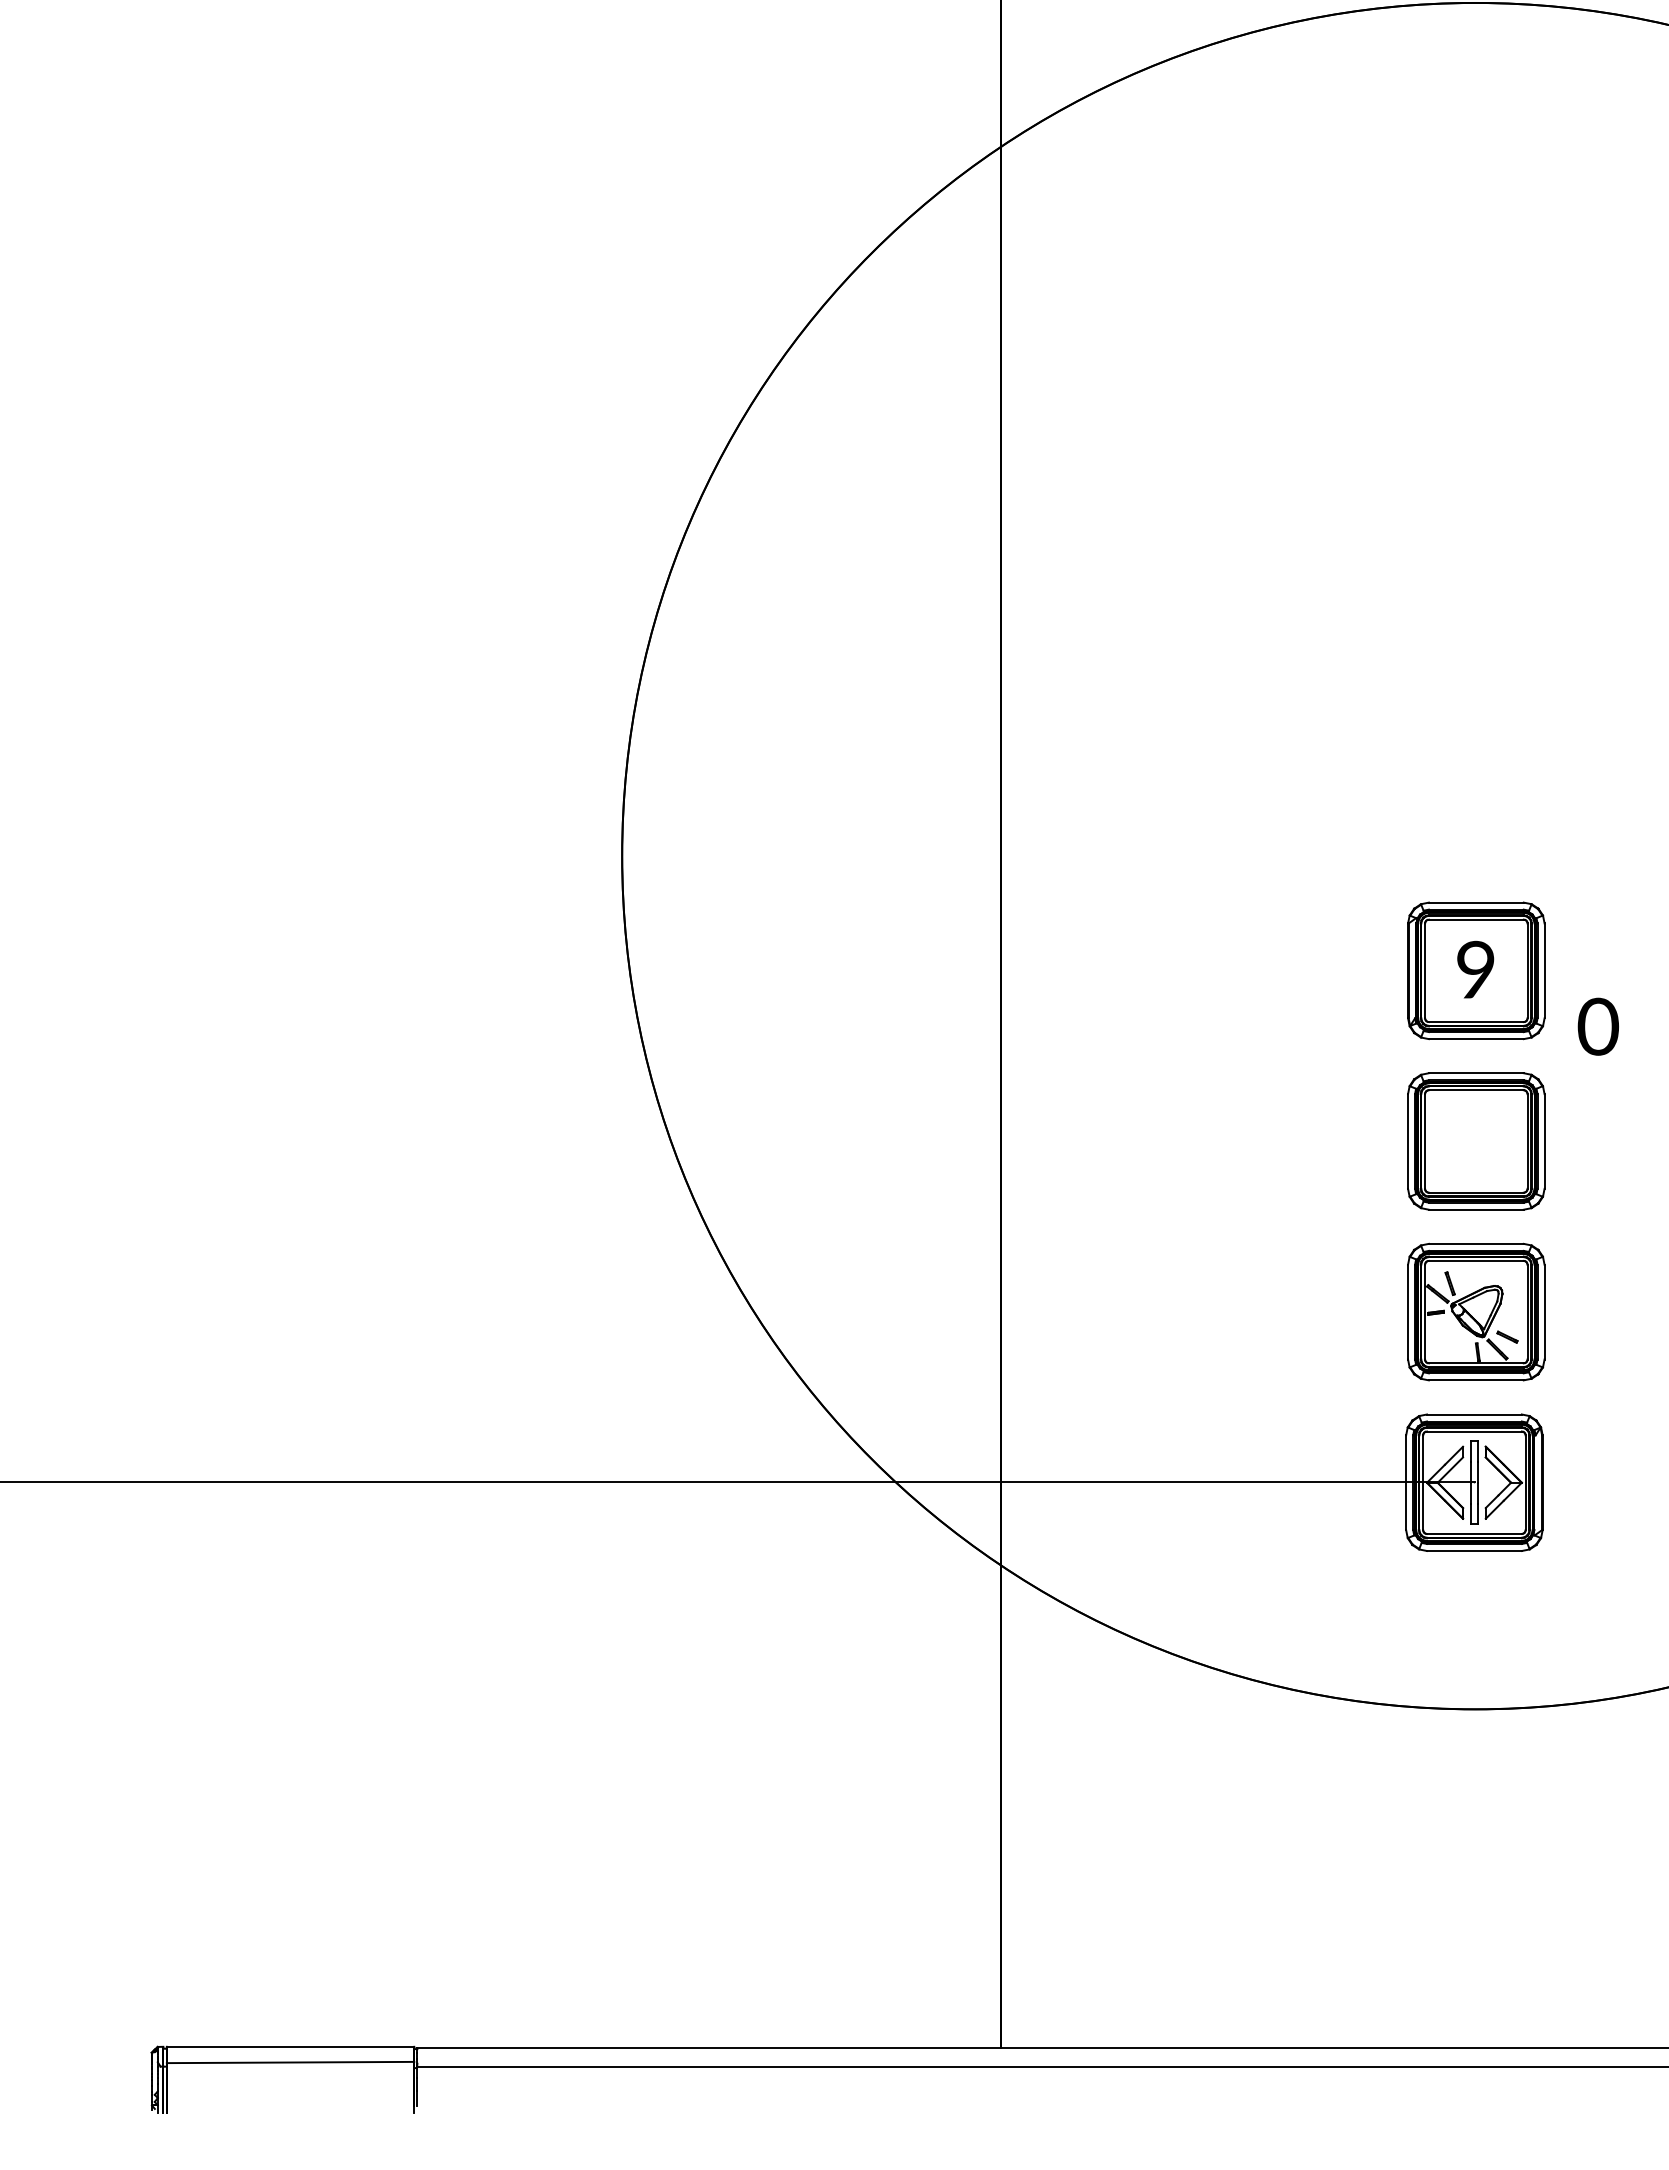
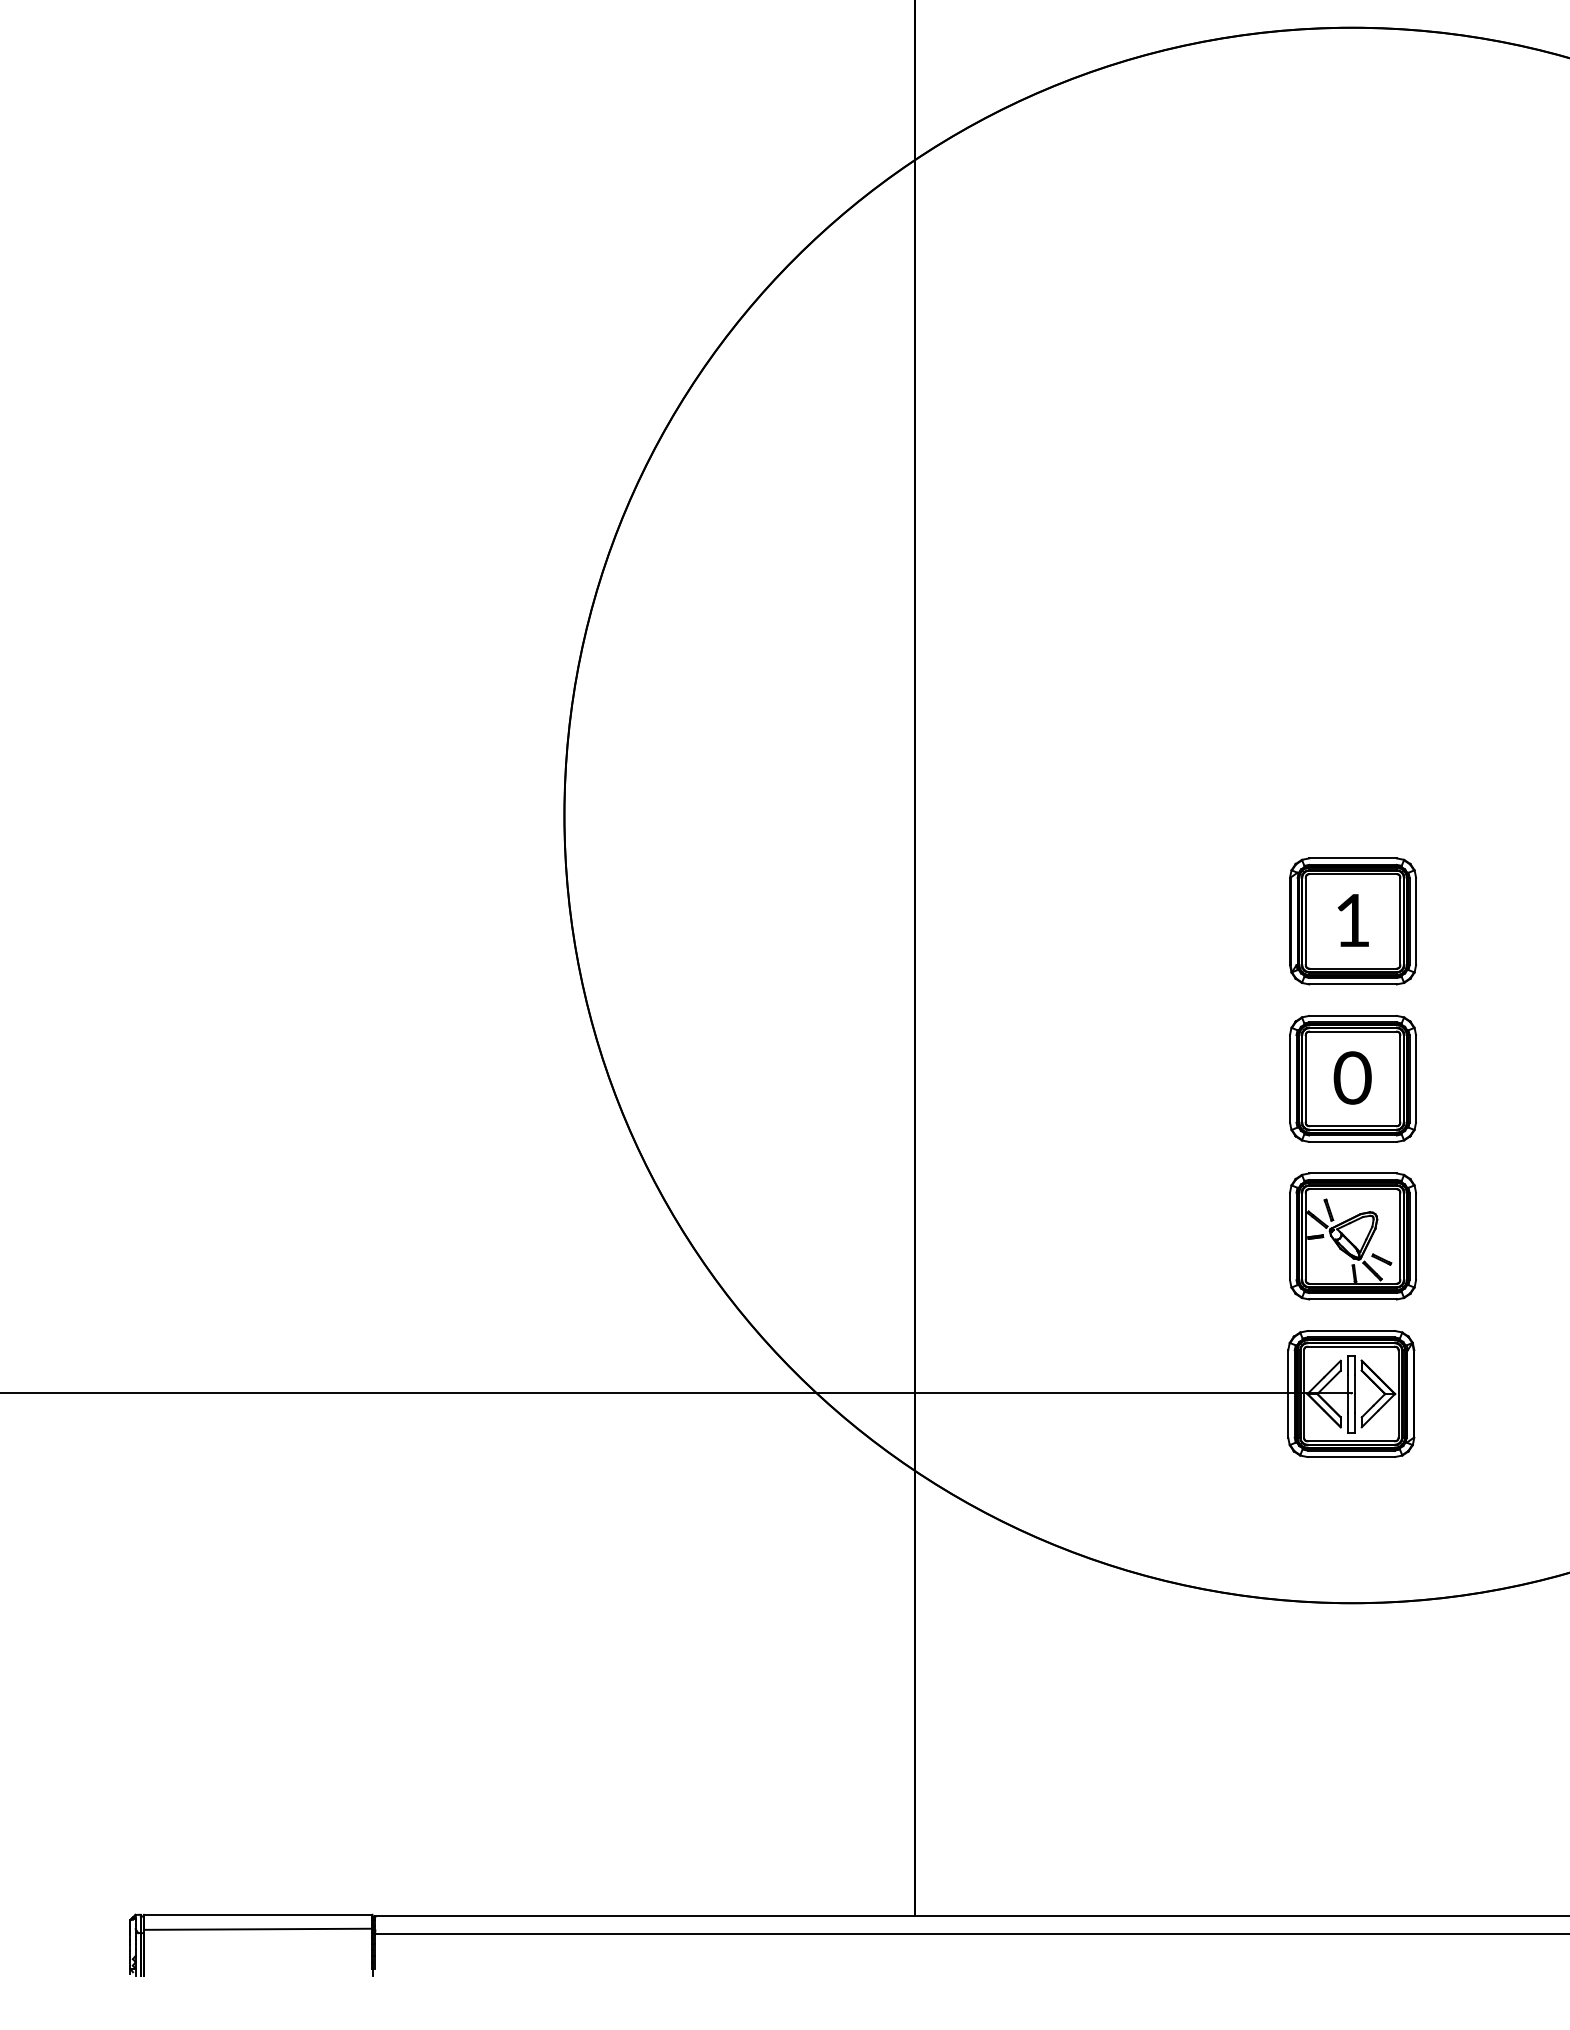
text: (1475, 968) -> (1352, 919), 9 -> 1
text: (1598, 1026) -> (1352, 1077), moved

